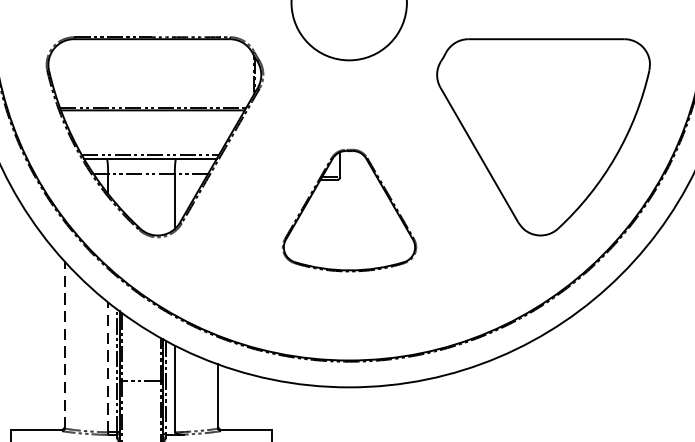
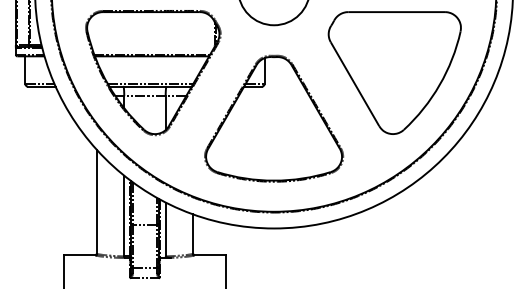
part: (349, 210) -> (274, 118), size x1.67
line: (65, 345) -> (97, 202), dashed -> solid
line: (108, 366) -> (124, 215), dashed -> solid

